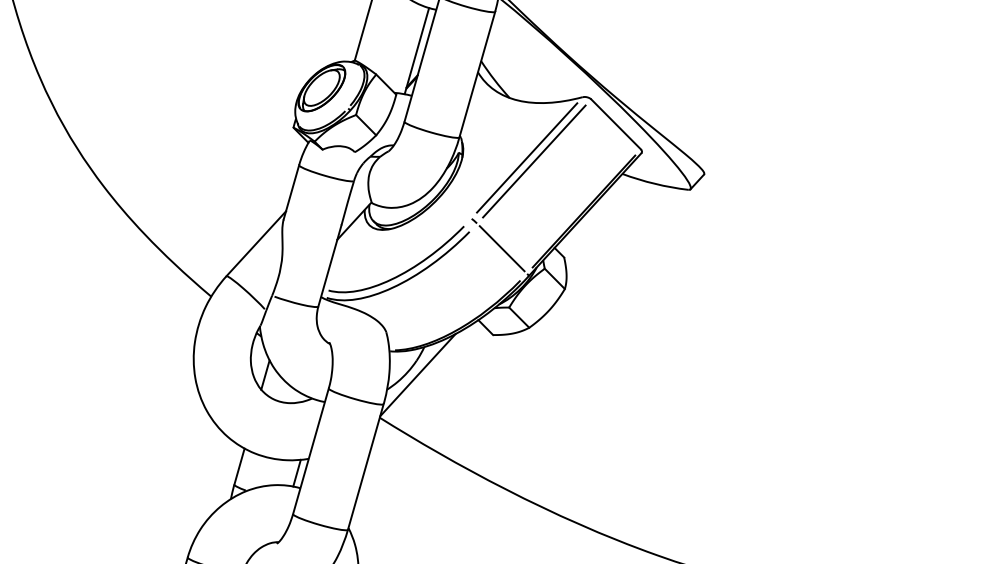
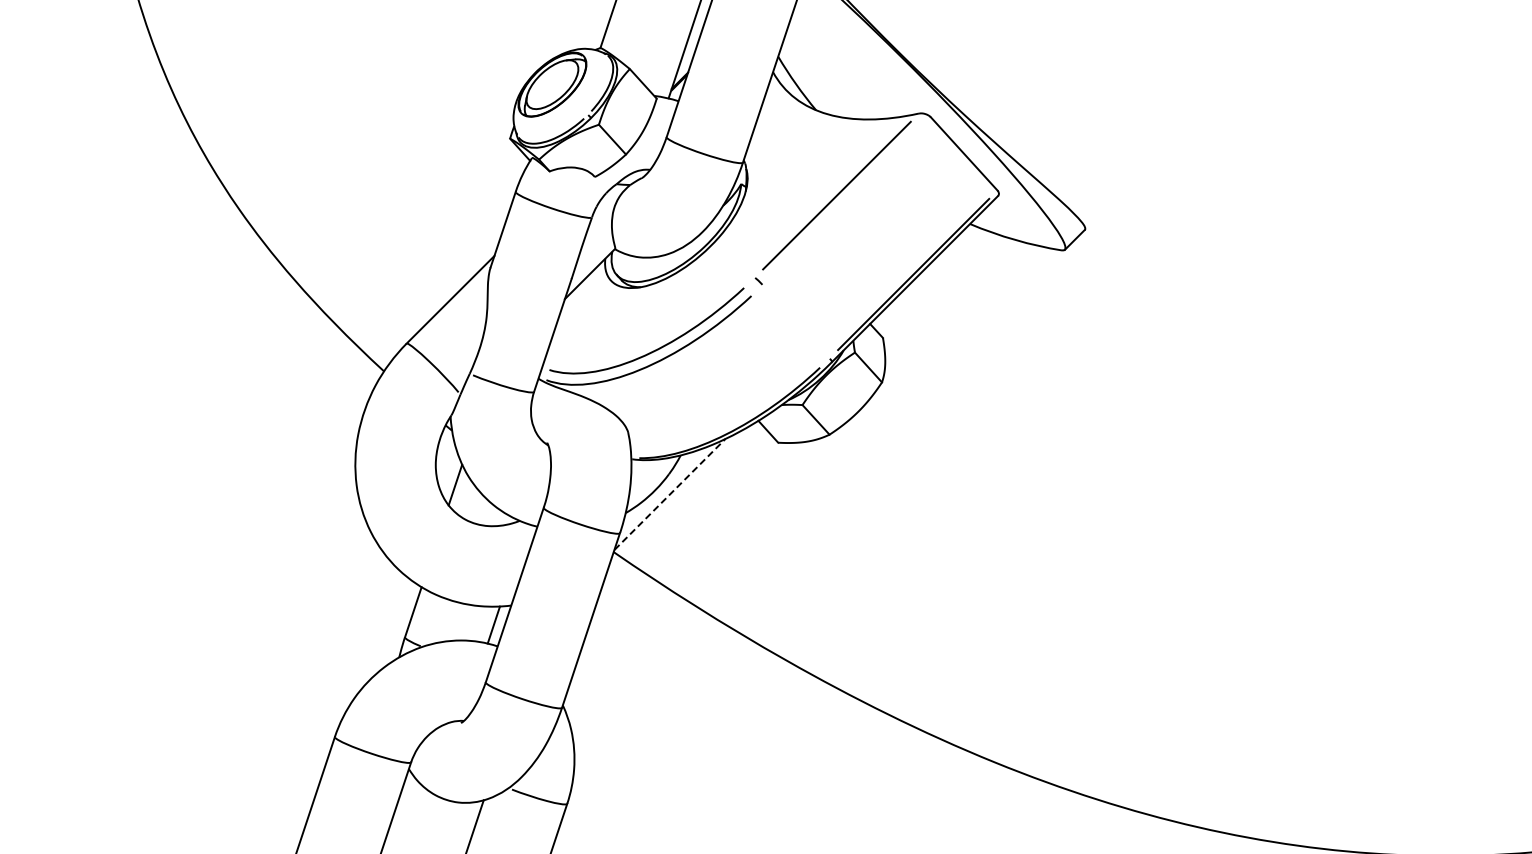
line: (534, 161) -> (846, 200), removed
line: (502, 248) -> (796, 321), removed
line: (418, 375) -> (670, 494), solid -> dashed

